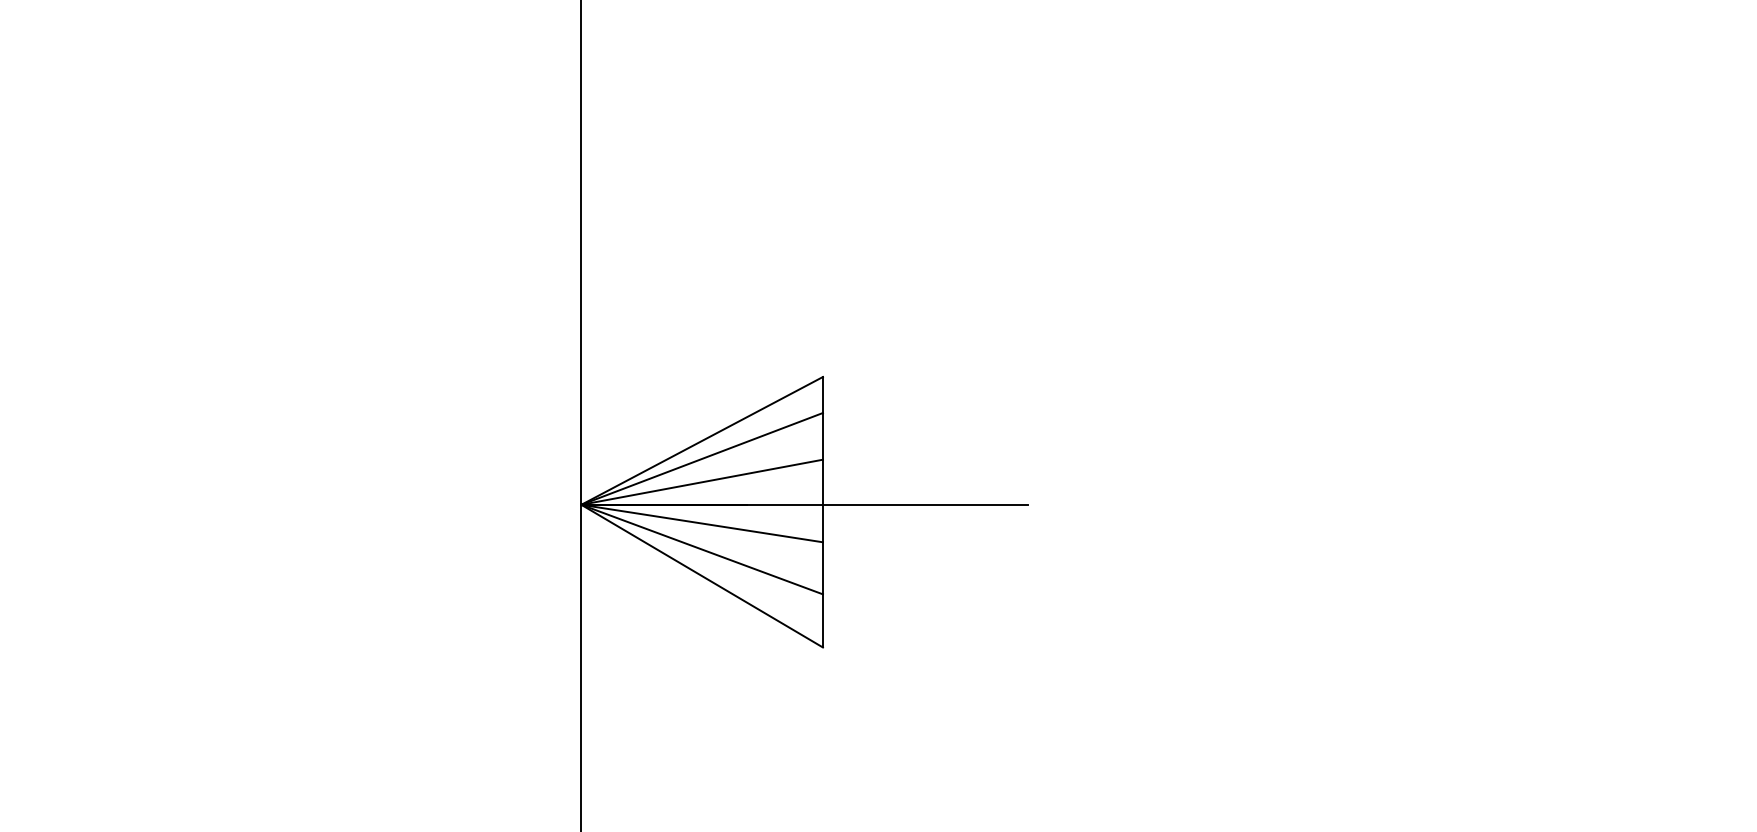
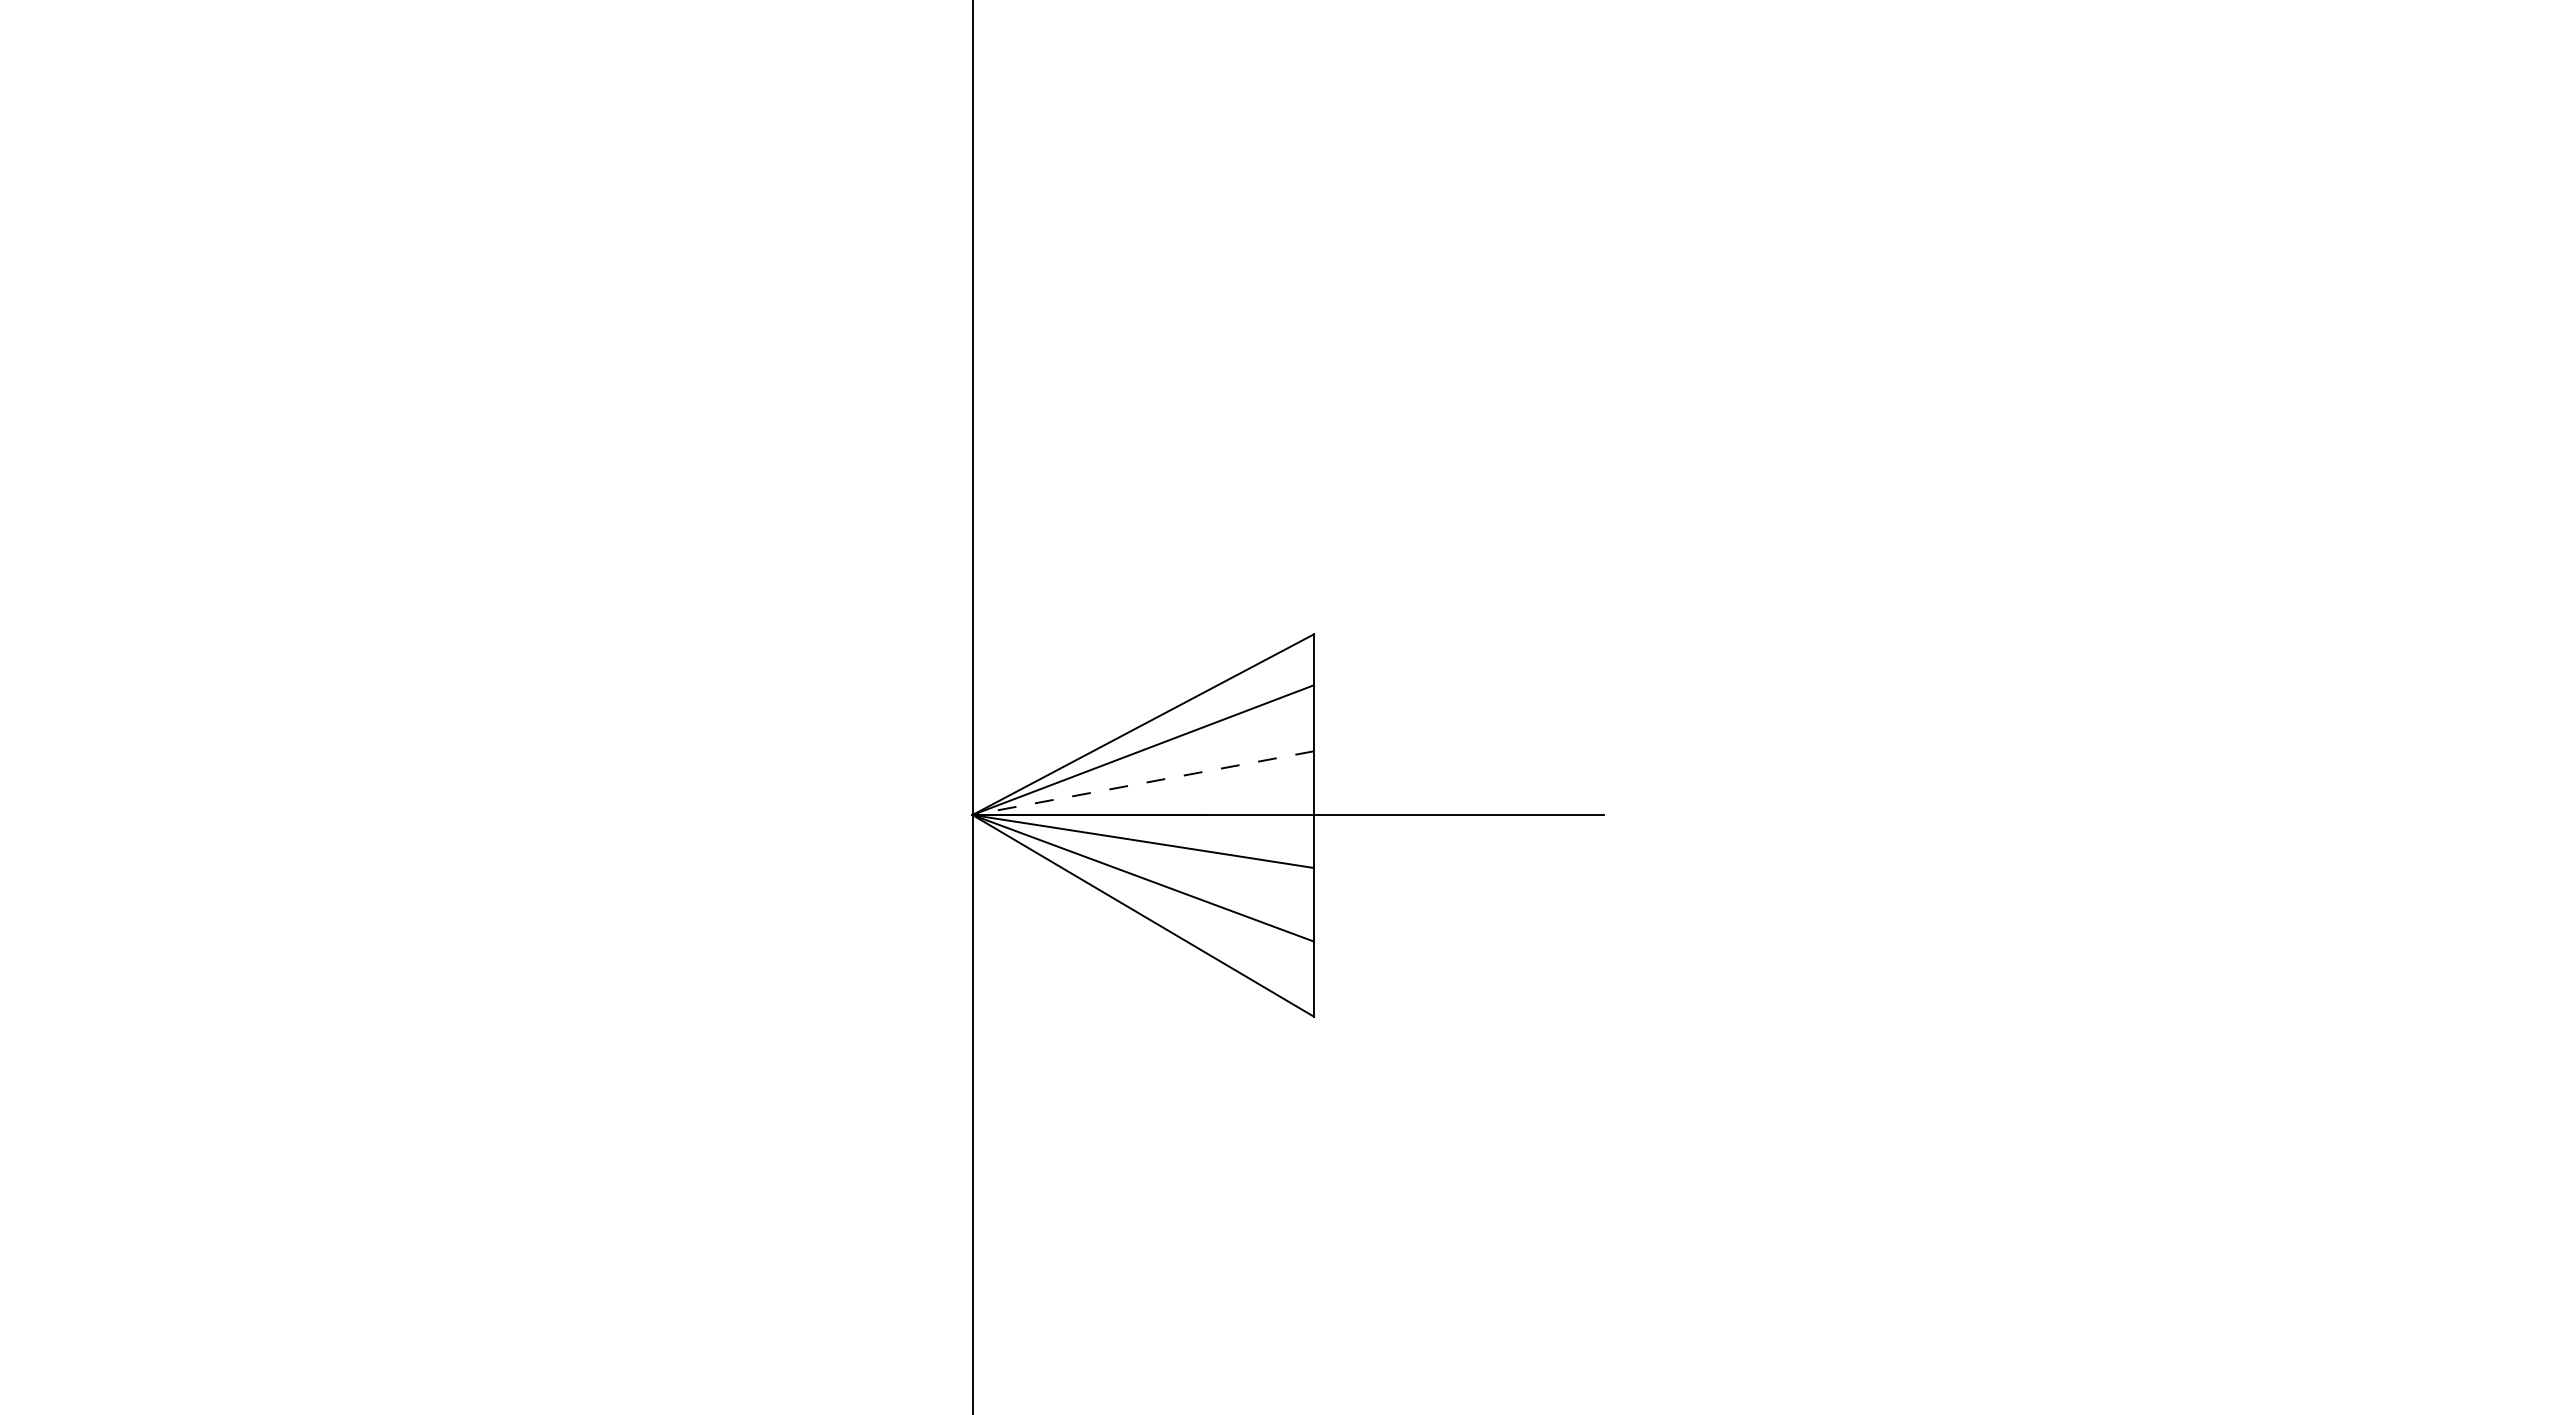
line: (702, 482) -> (1143, 783), solid -> dashed

